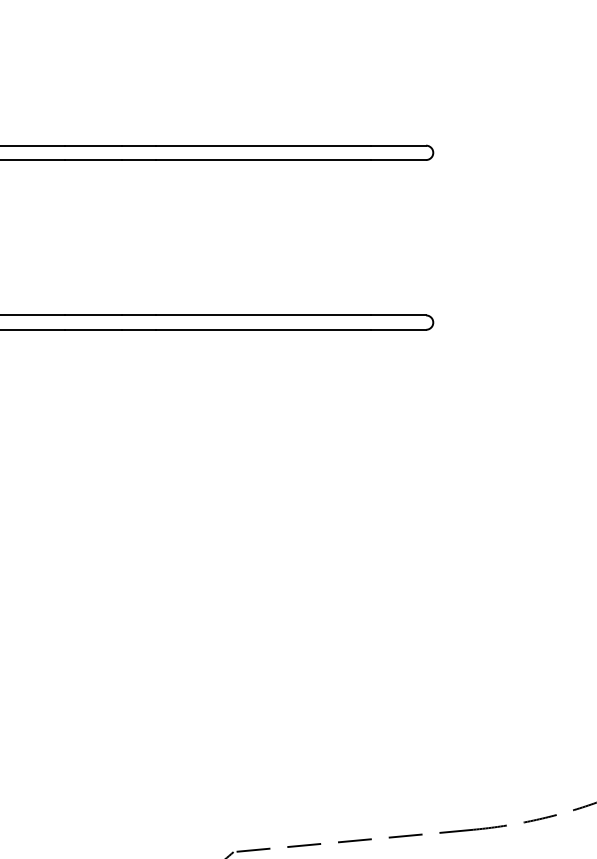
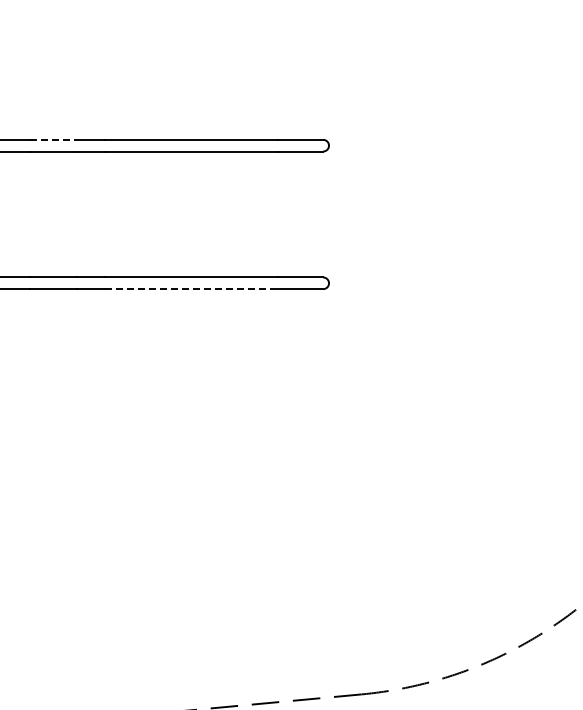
line: (94, 145) -> (54, 139), solid -> dashed
line: (263, 330) -> (191, 289), solid -> dashed

